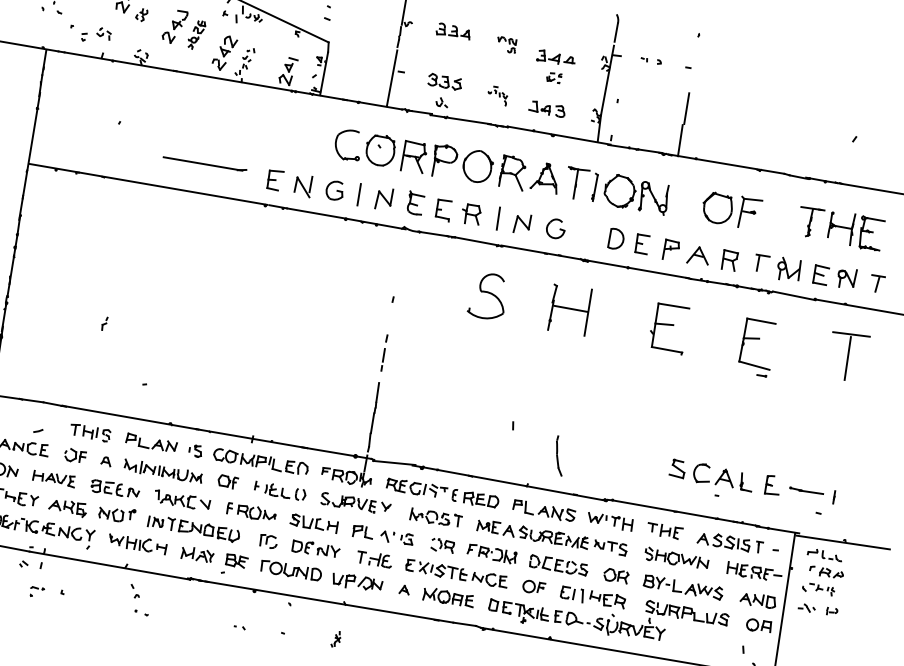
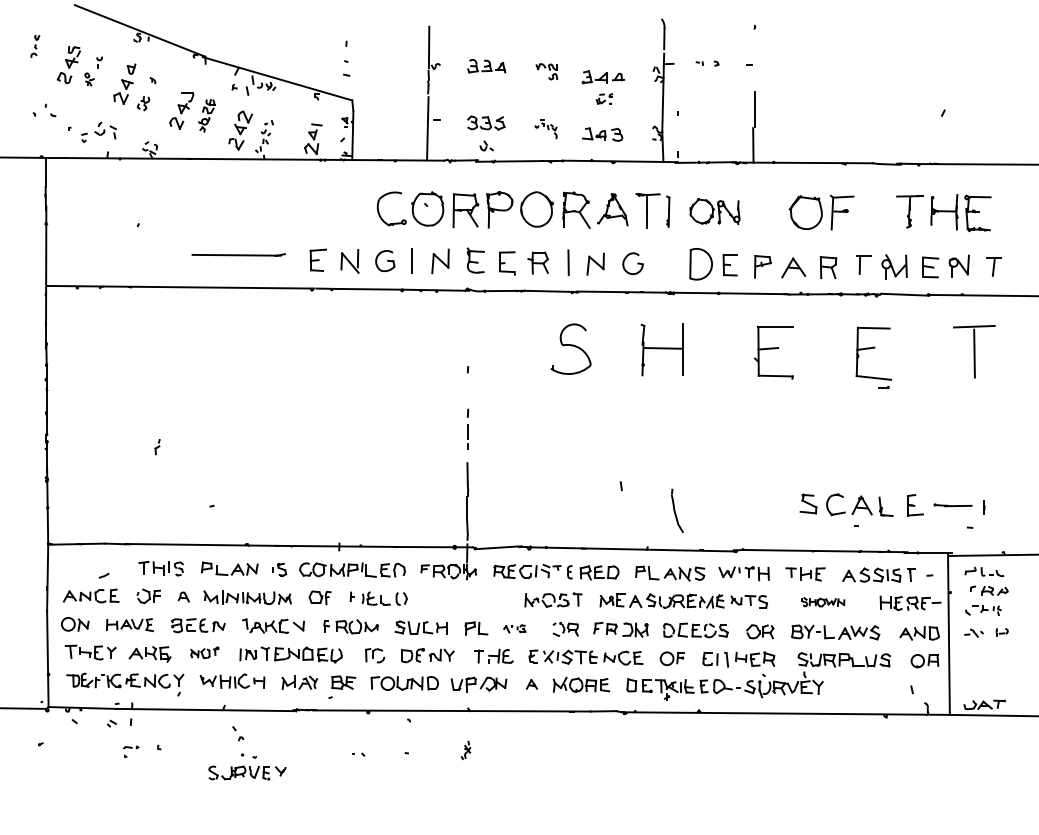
part: (103, 33) -> (105, 130), size x1.4
part: (636, 193) -> (714, 211), size x0.7
part: (615, 239) -> (700, 264), size x1.4
part: (355, 503) -> (247, 772), moved
part: (116, 514) -> (204, 652), size x0.7
part: (397, 537) -> (514, 628), size x0.6
part: (676, 558) -> (823, 602), size x0.6

